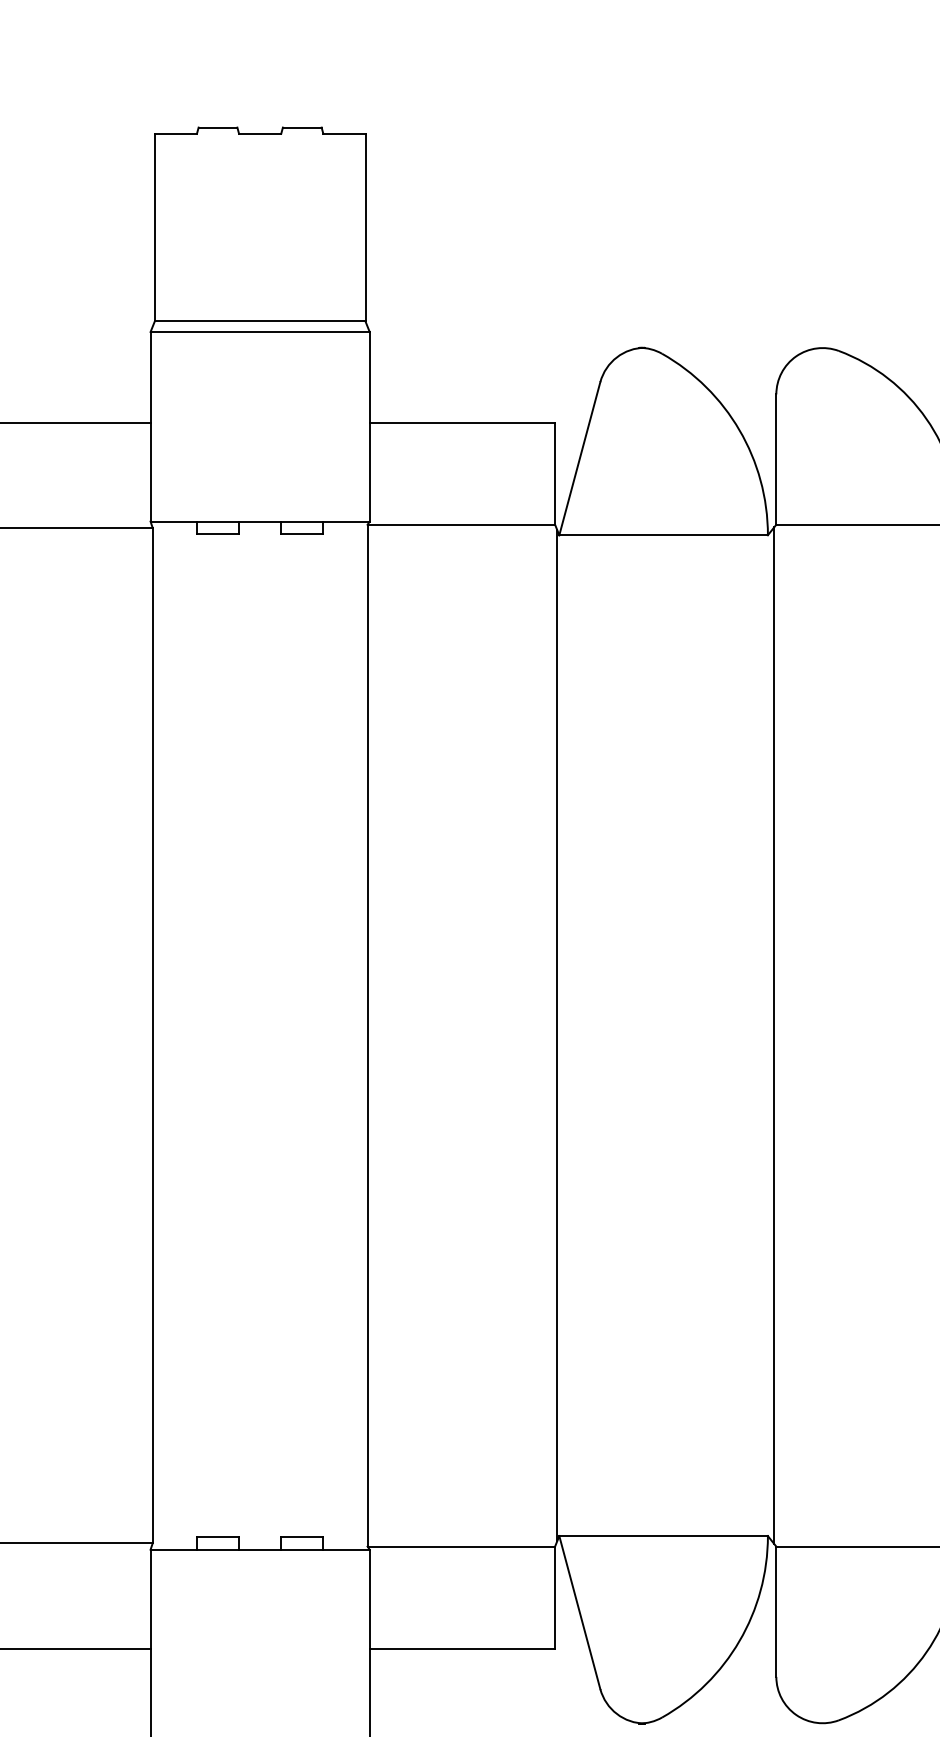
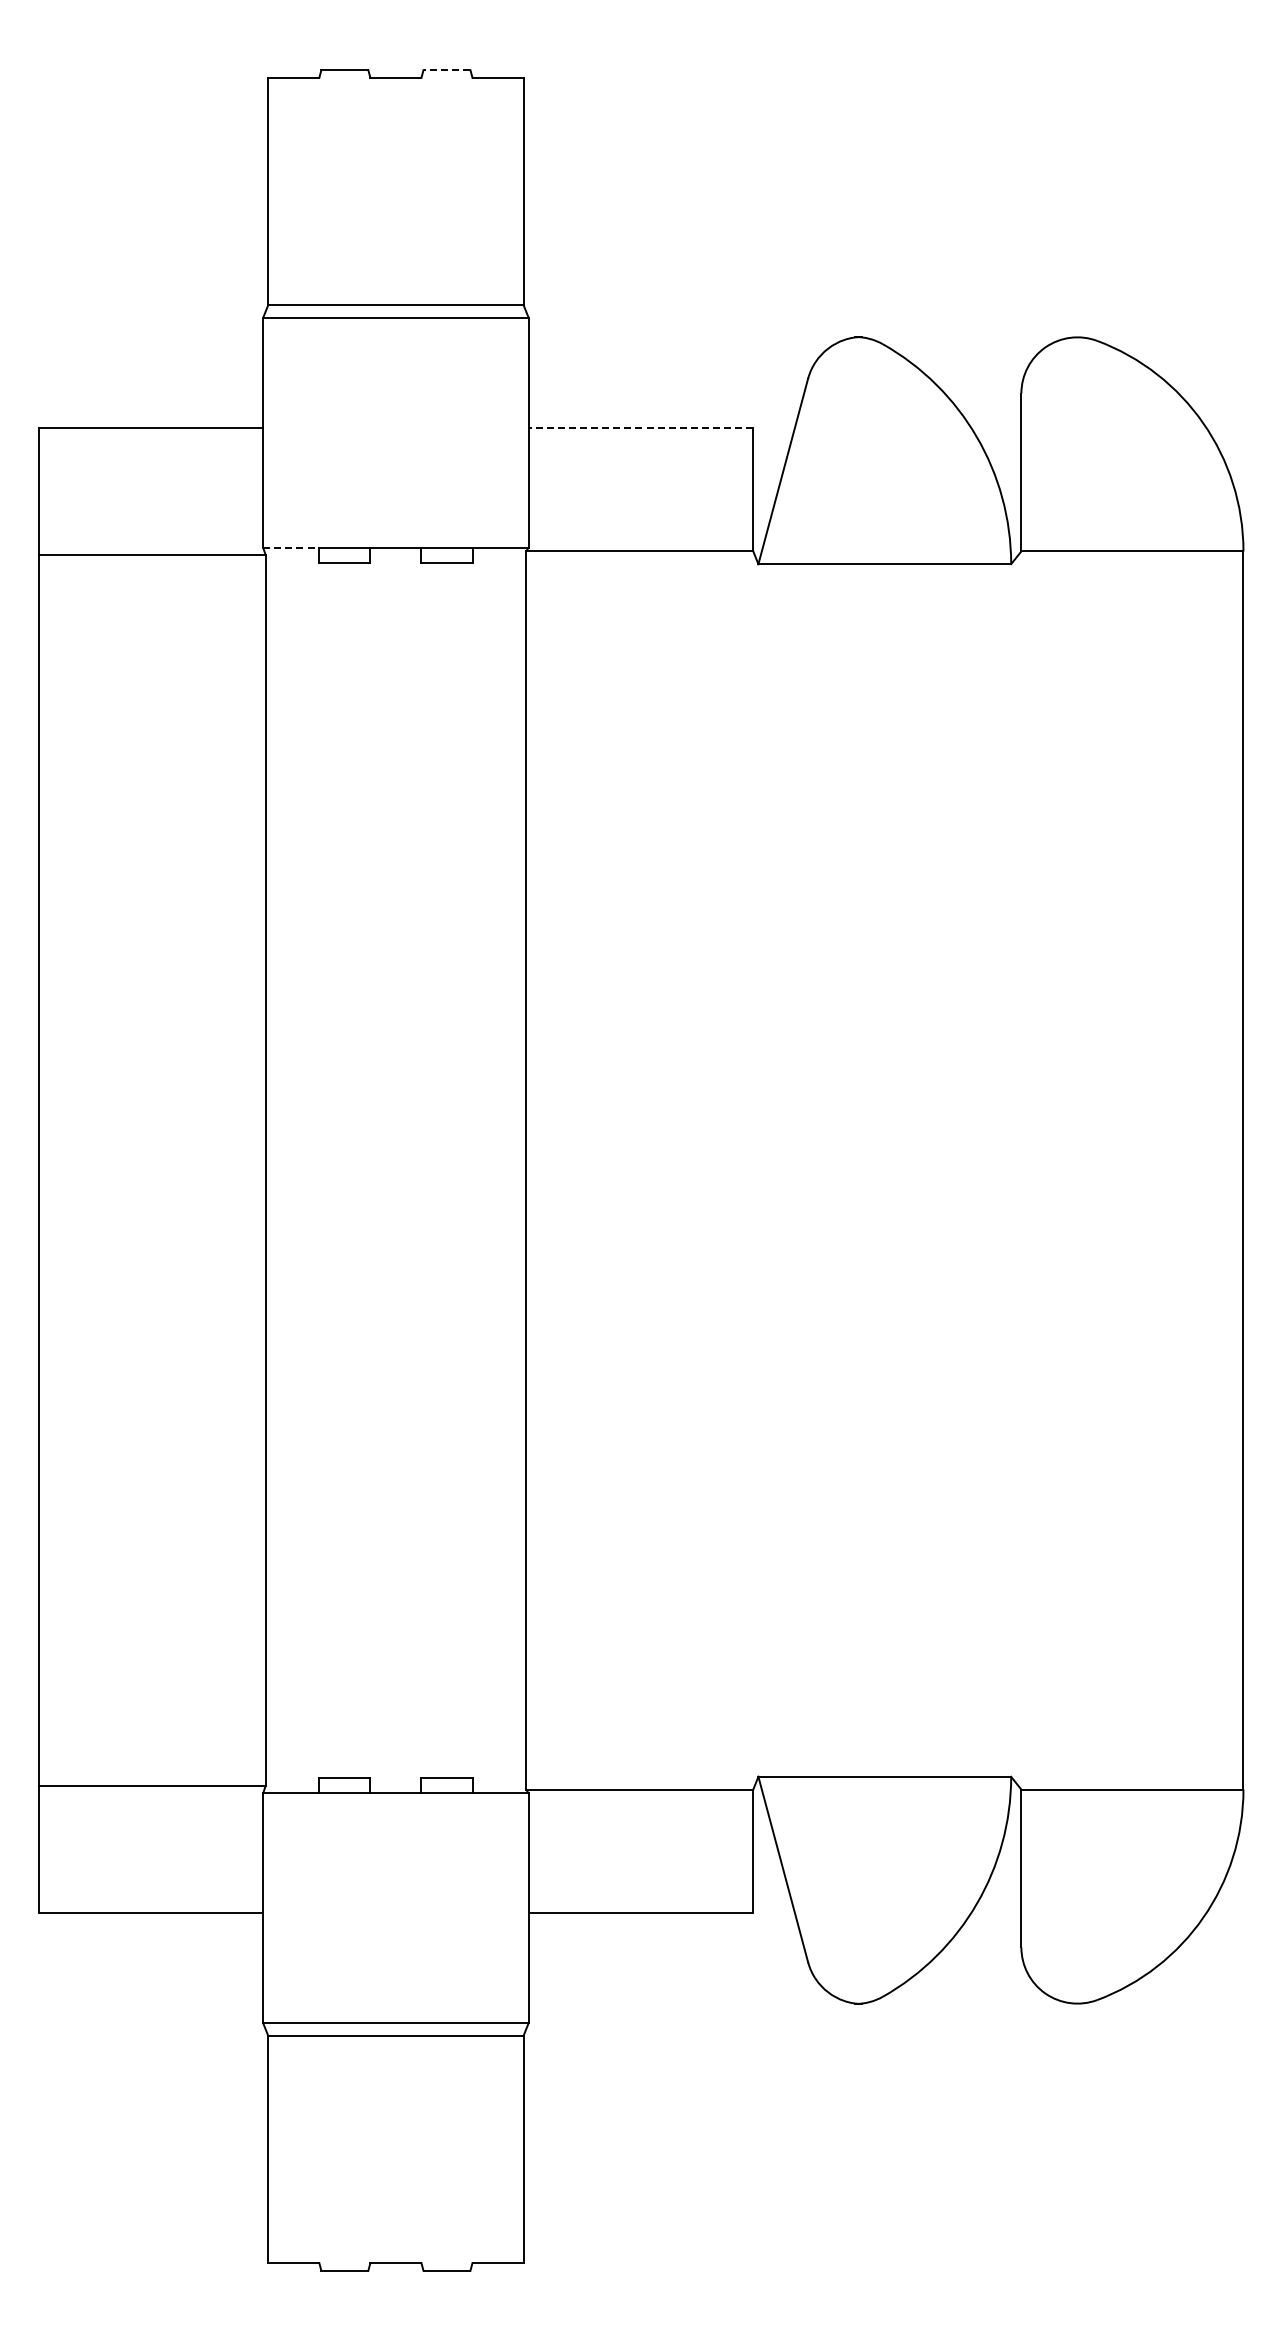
line: (301, 127) -> (446, 70), solid -> dashed
line: (462, 422) -> (640, 427), solid -> dashed
line: (173, 521) -> (291, 547), solid -> dashed
line: (556, 1035) -> (755, 1170), removed
line: (773, 1035) -> (1018, 1170), removed

